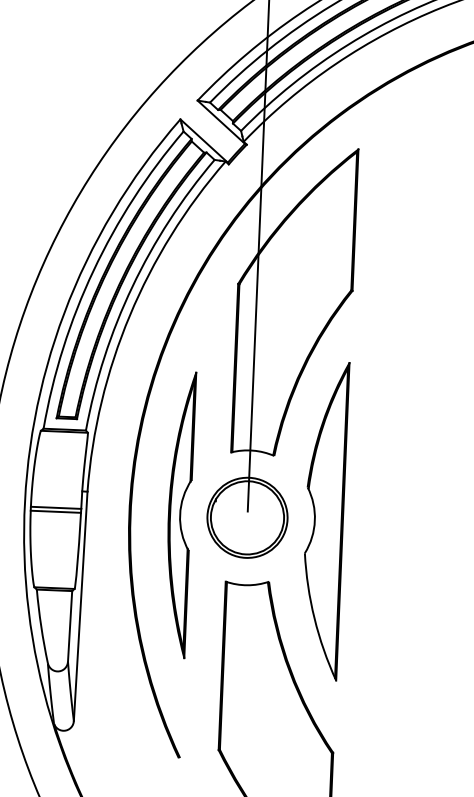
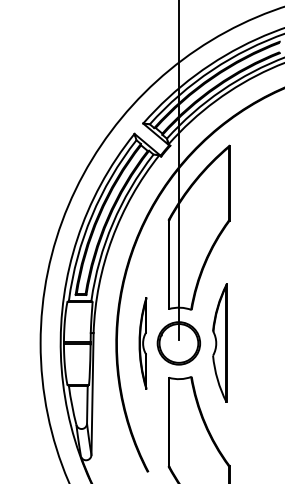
part: (178, 515) -> (142, 343), size x0.6
part: (323, 521) -> (219, 343), size x0.7

